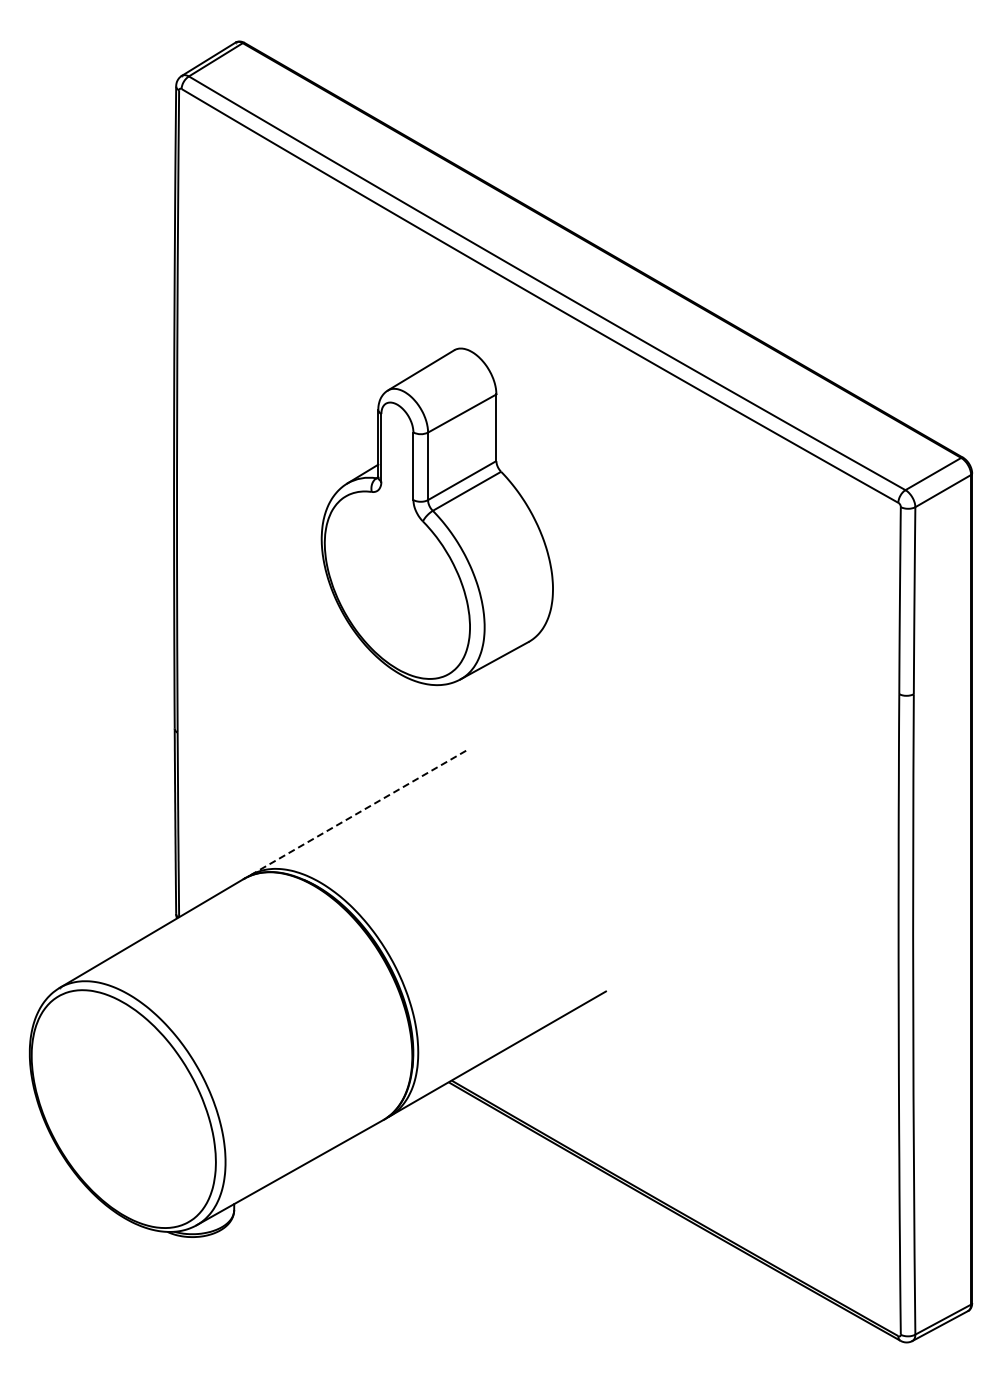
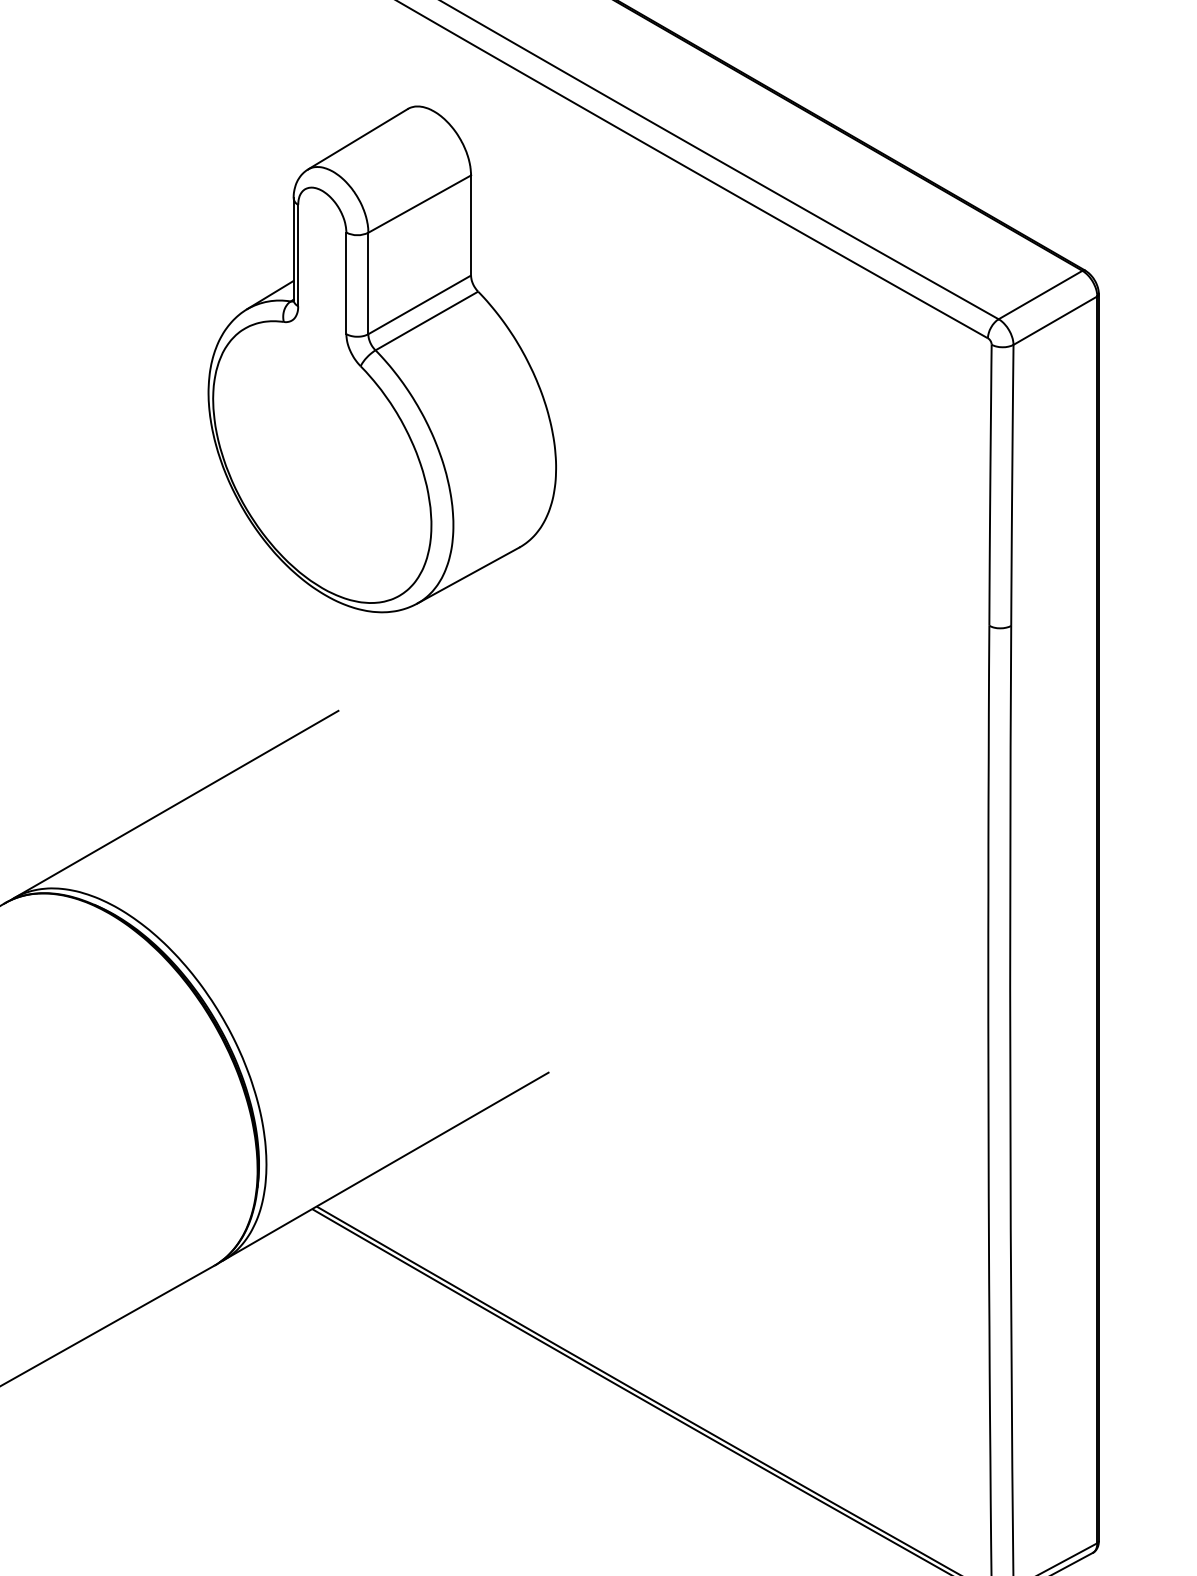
part: (436, 516) -> (381, 358), moved
line: (358, 813) -> (176, 805), dashed -> solid

